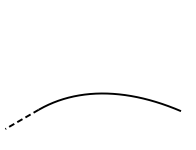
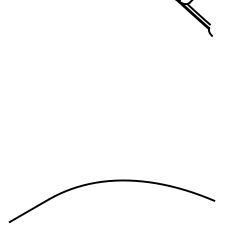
line: (22, 119) -> (29, 210), dashed -> solid

